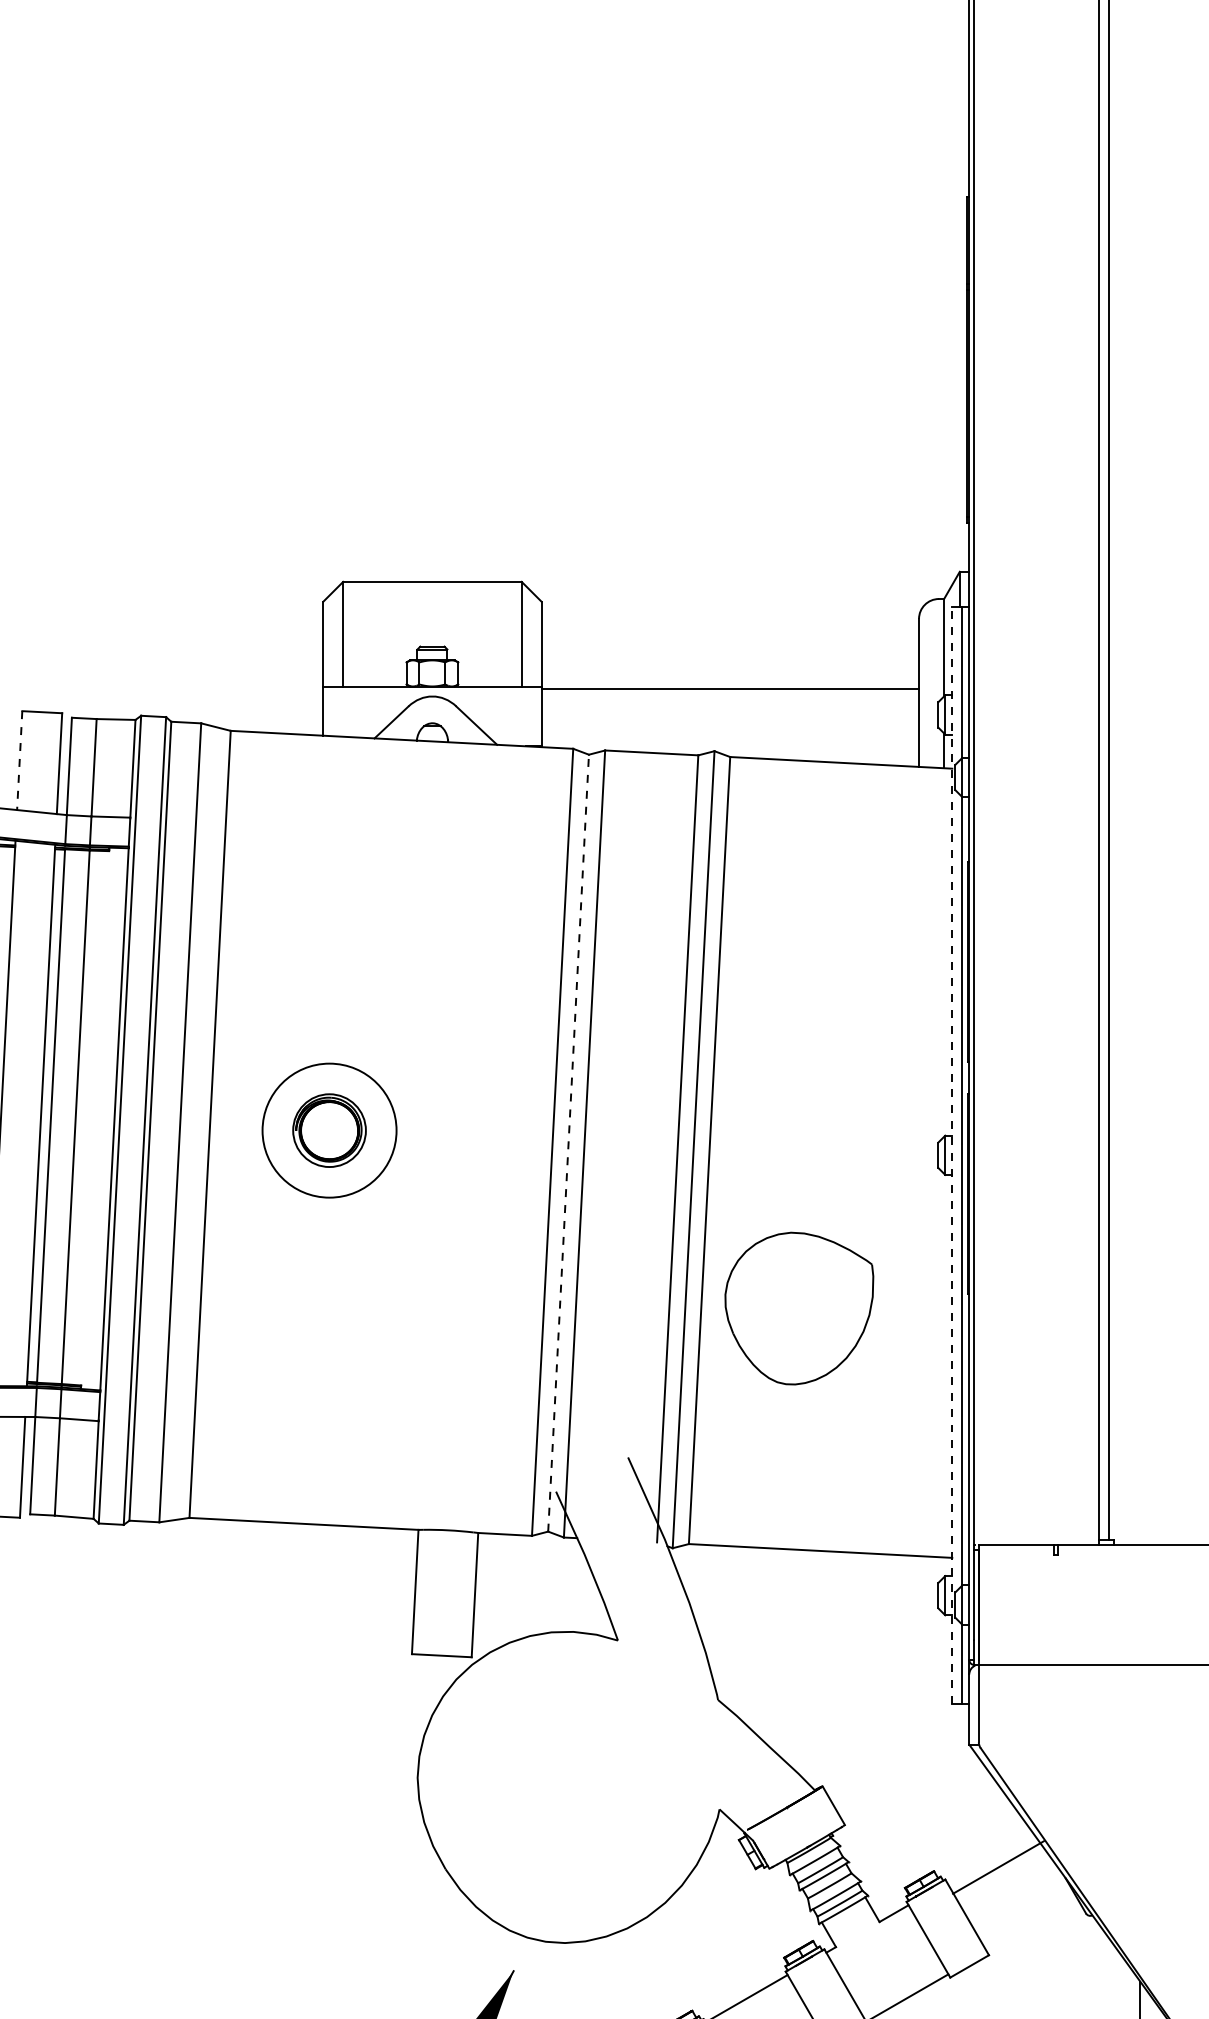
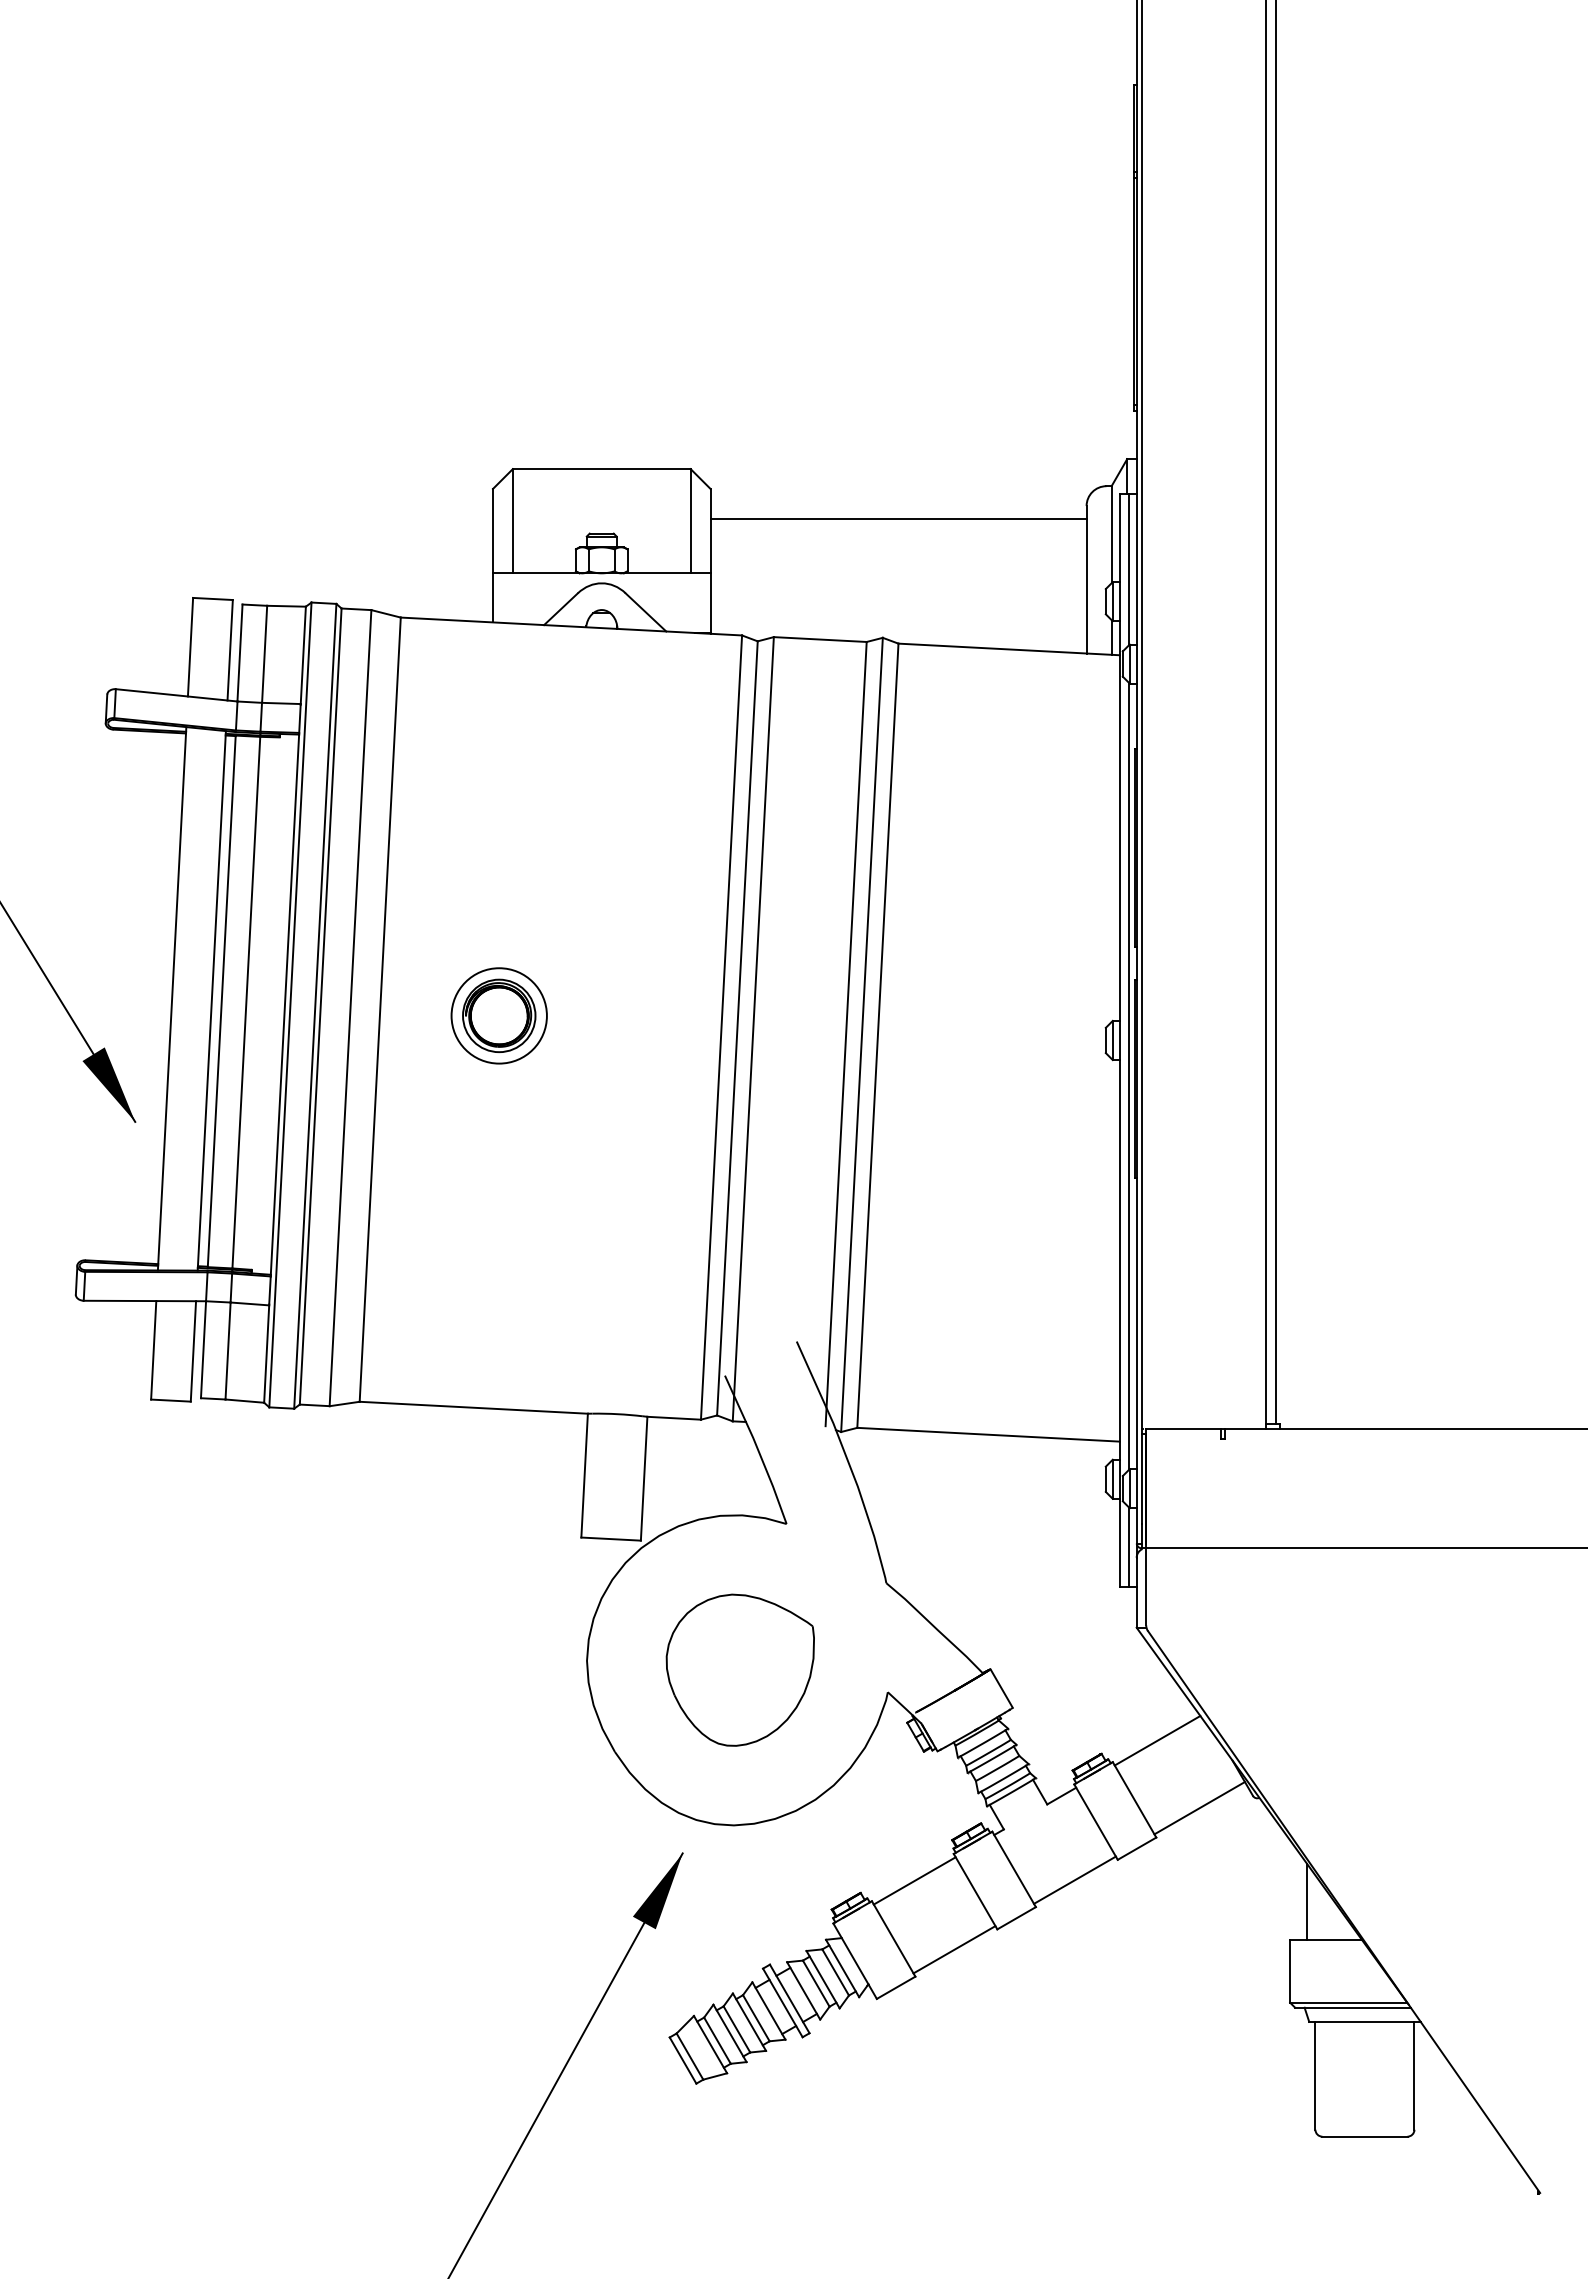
line: (730, 688) -> (898, 518), moved
line: (19, 760) -> (190, 647), dashed -> solid
circle: (328, 1130) -> (498, 1015), size x0.71
line: (568, 1143) -> (737, 1028), dashed -> solid
line: (952, 1154) -> (1119, 1039), dashed -> solid
part: (798, 1307) -> (739, 1669), moved
line: (990, 1857) -> (1157, 1740), added
line: (998, 1867) -> (1199, 1808), moved

